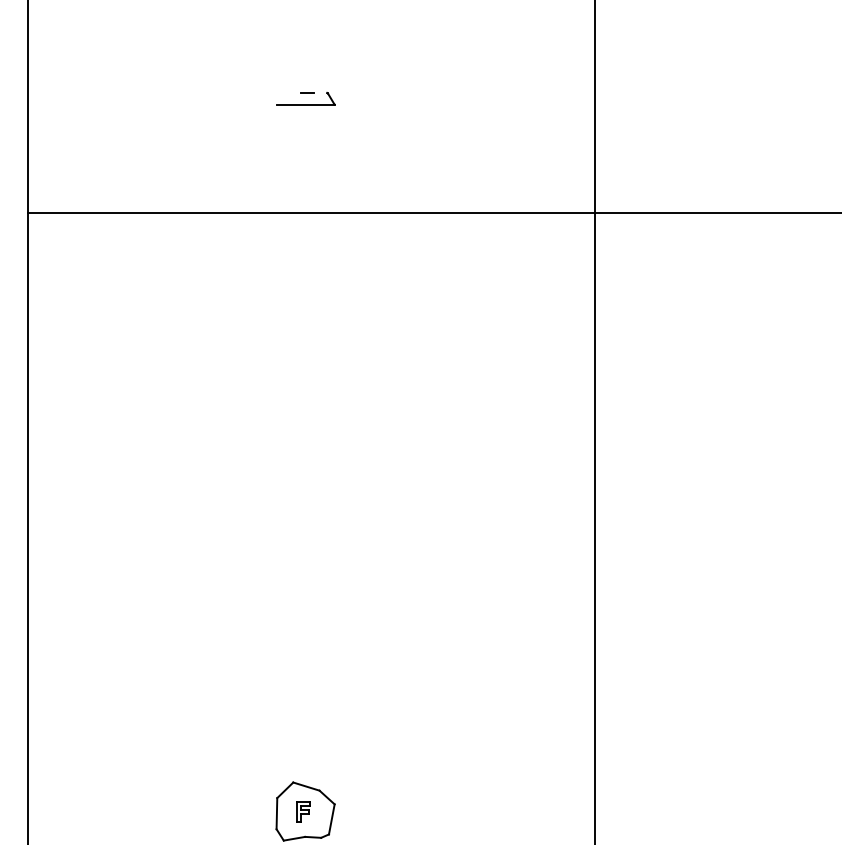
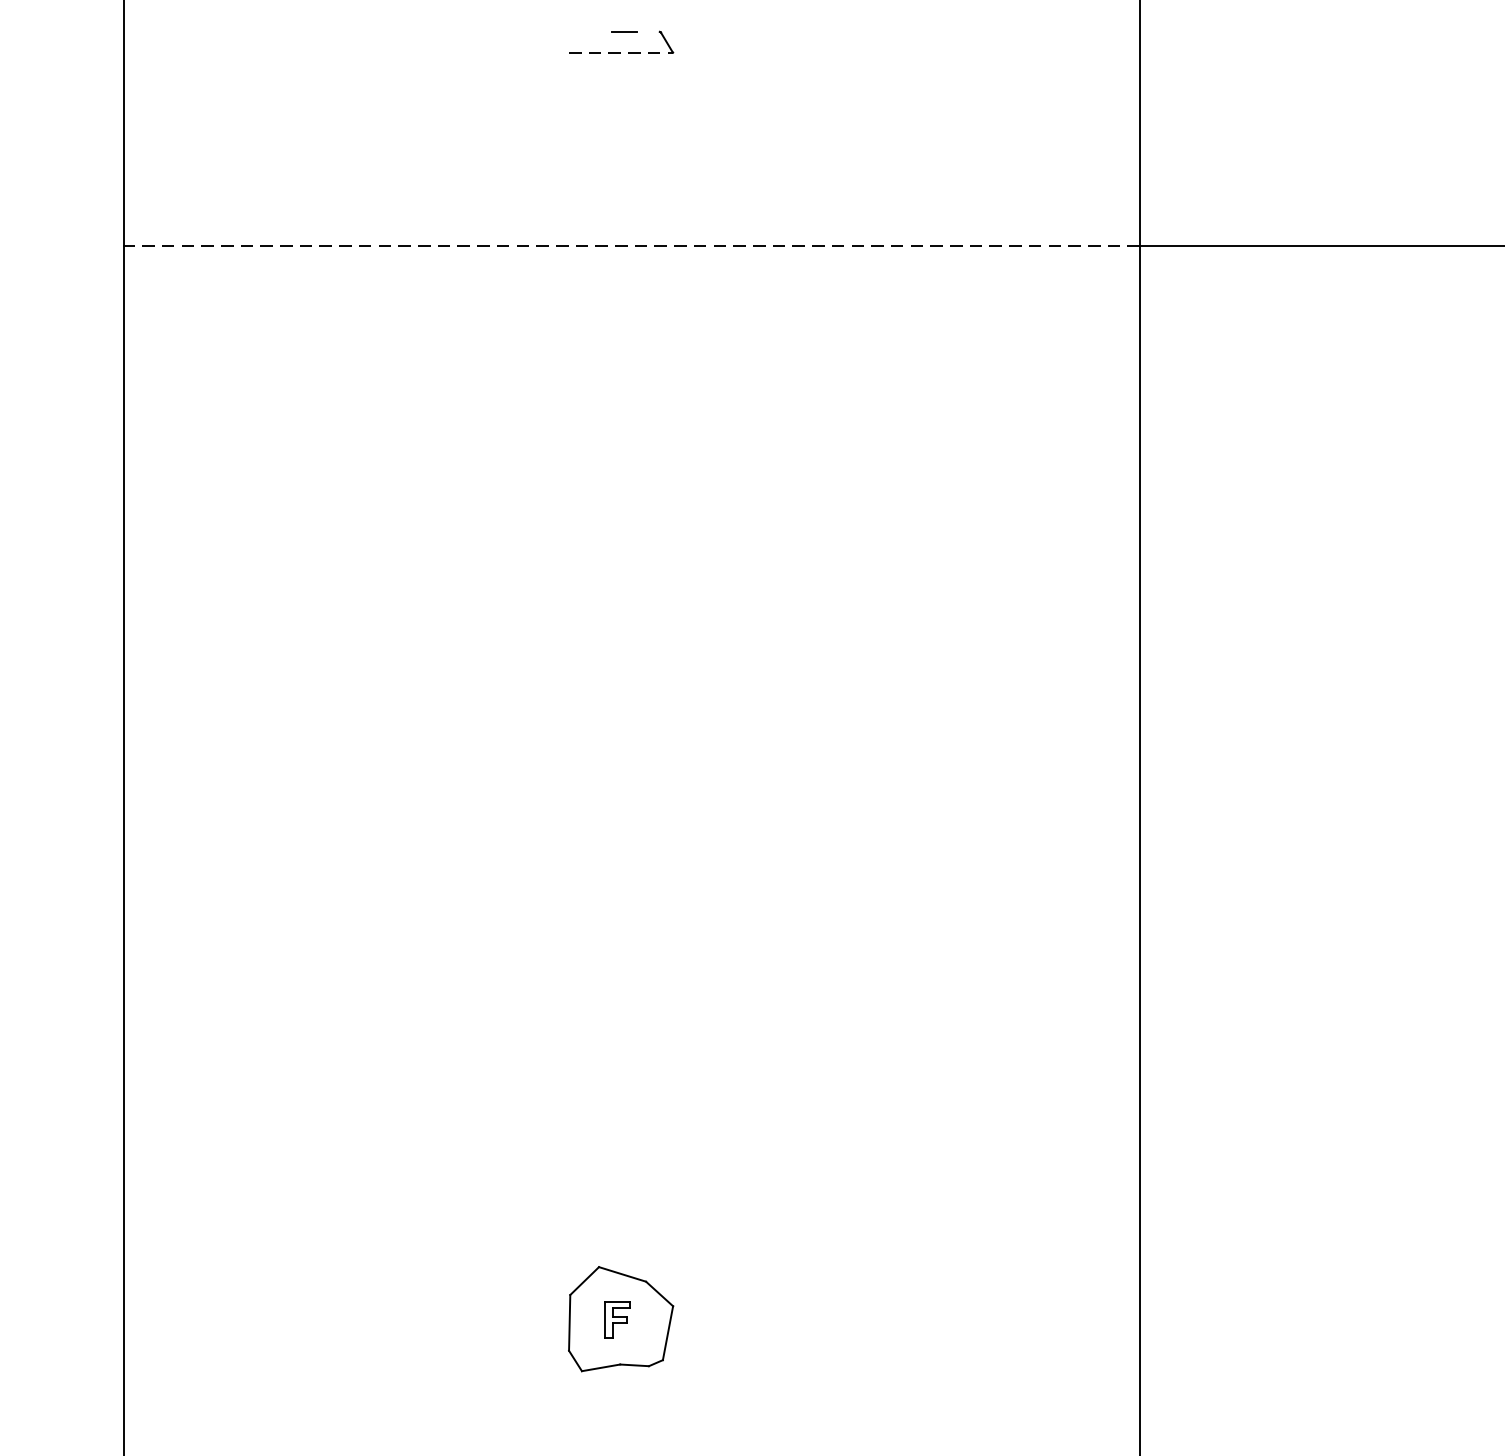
line: (306, 104) -> (622, 52), solid -> dashed
line: (311, 212) -> (631, 245), solid -> dashed

